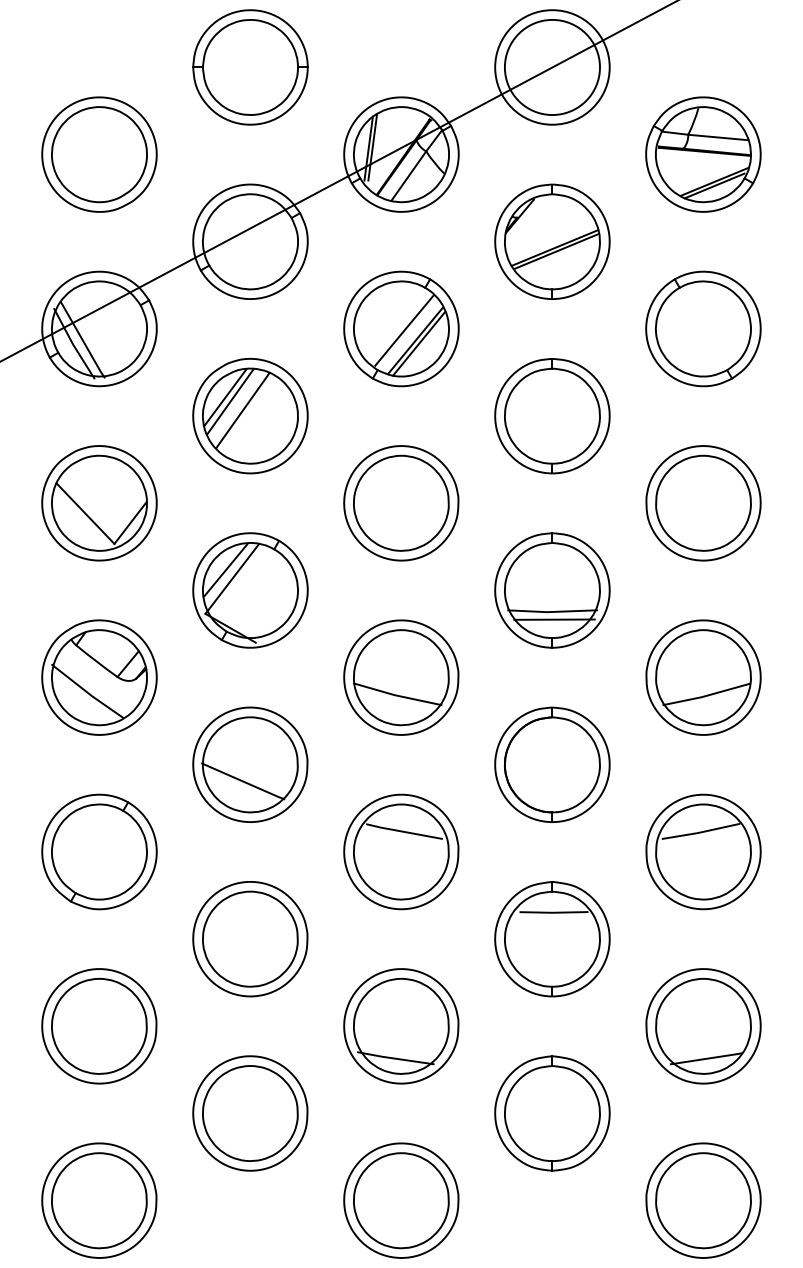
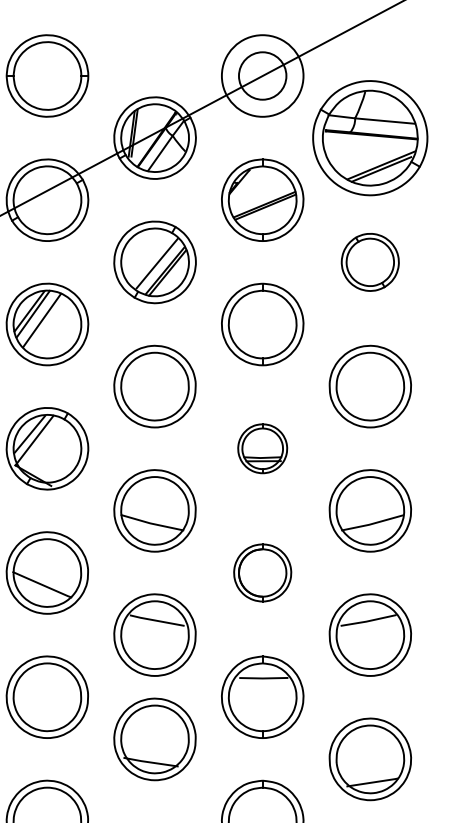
circle: (551, 67) -> (262, 76), size x0.7
part: (703, 154) -> (370, 138), size x1.4
part: (703, 328) -> (370, 262), size x0.7
part: (552, 590) -> (262, 448), size x0.6
part: (552, 764) -> (262, 572), size x0.7
part: (401, 1026) -> (155, 739), moved

